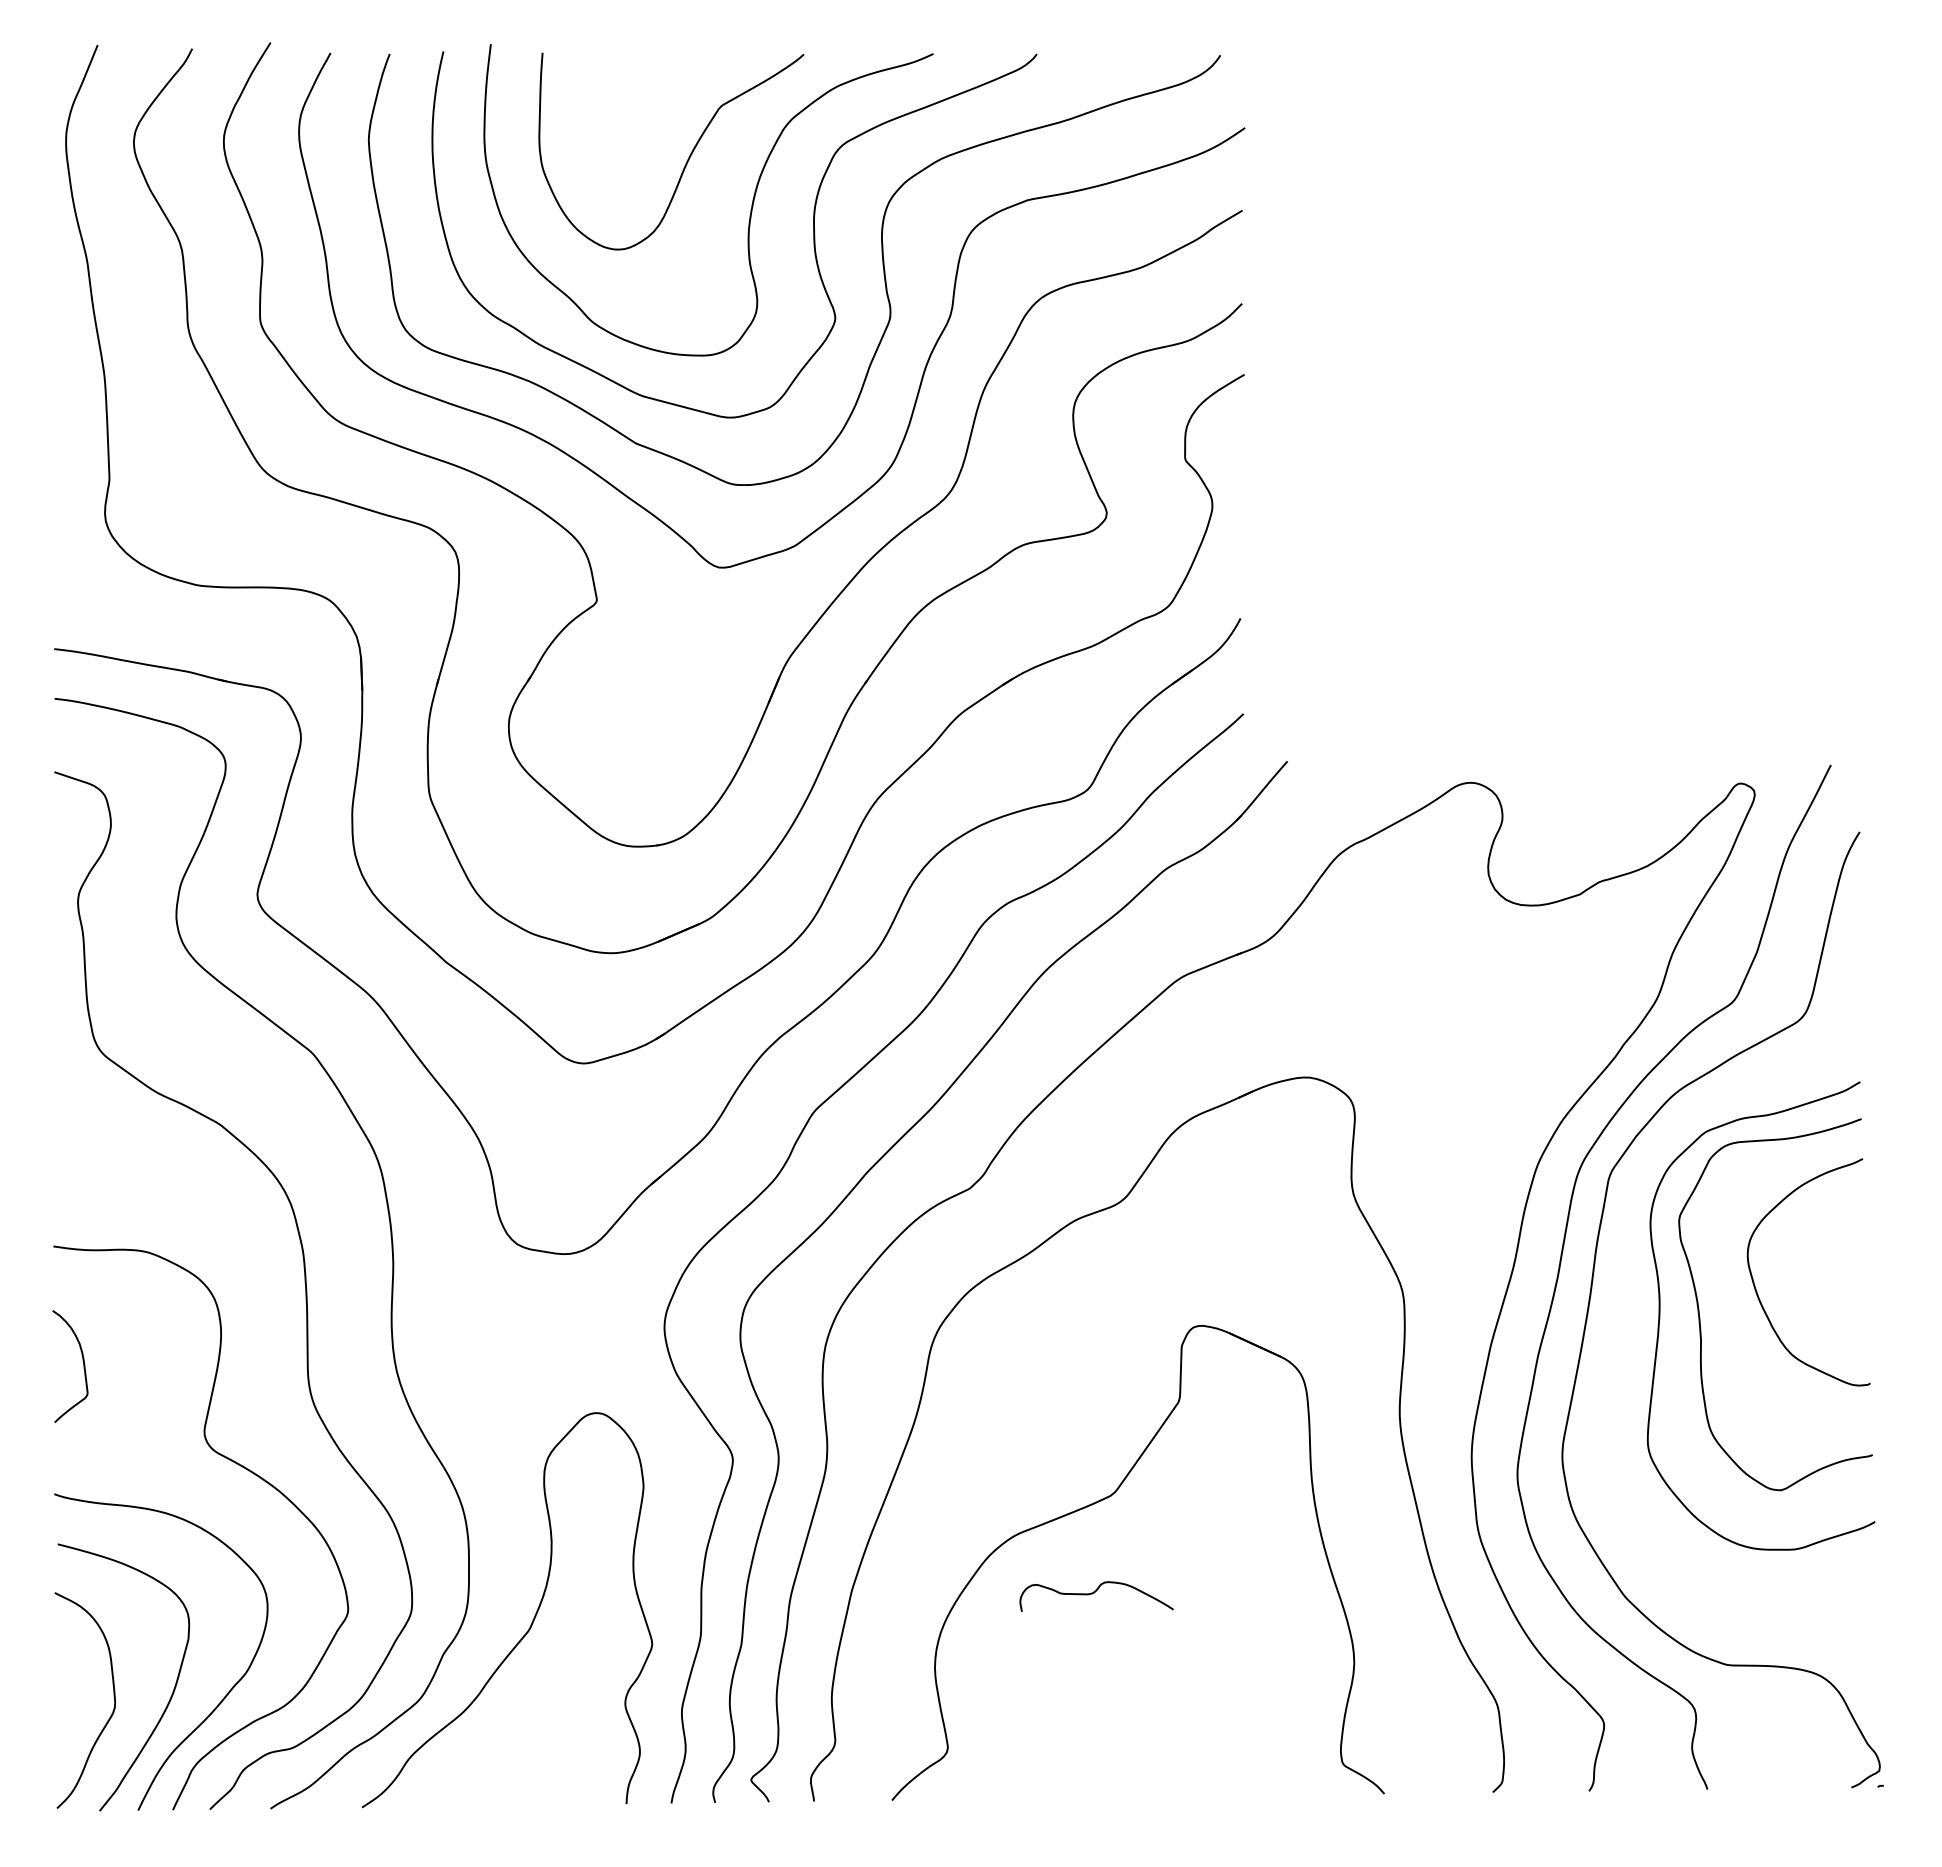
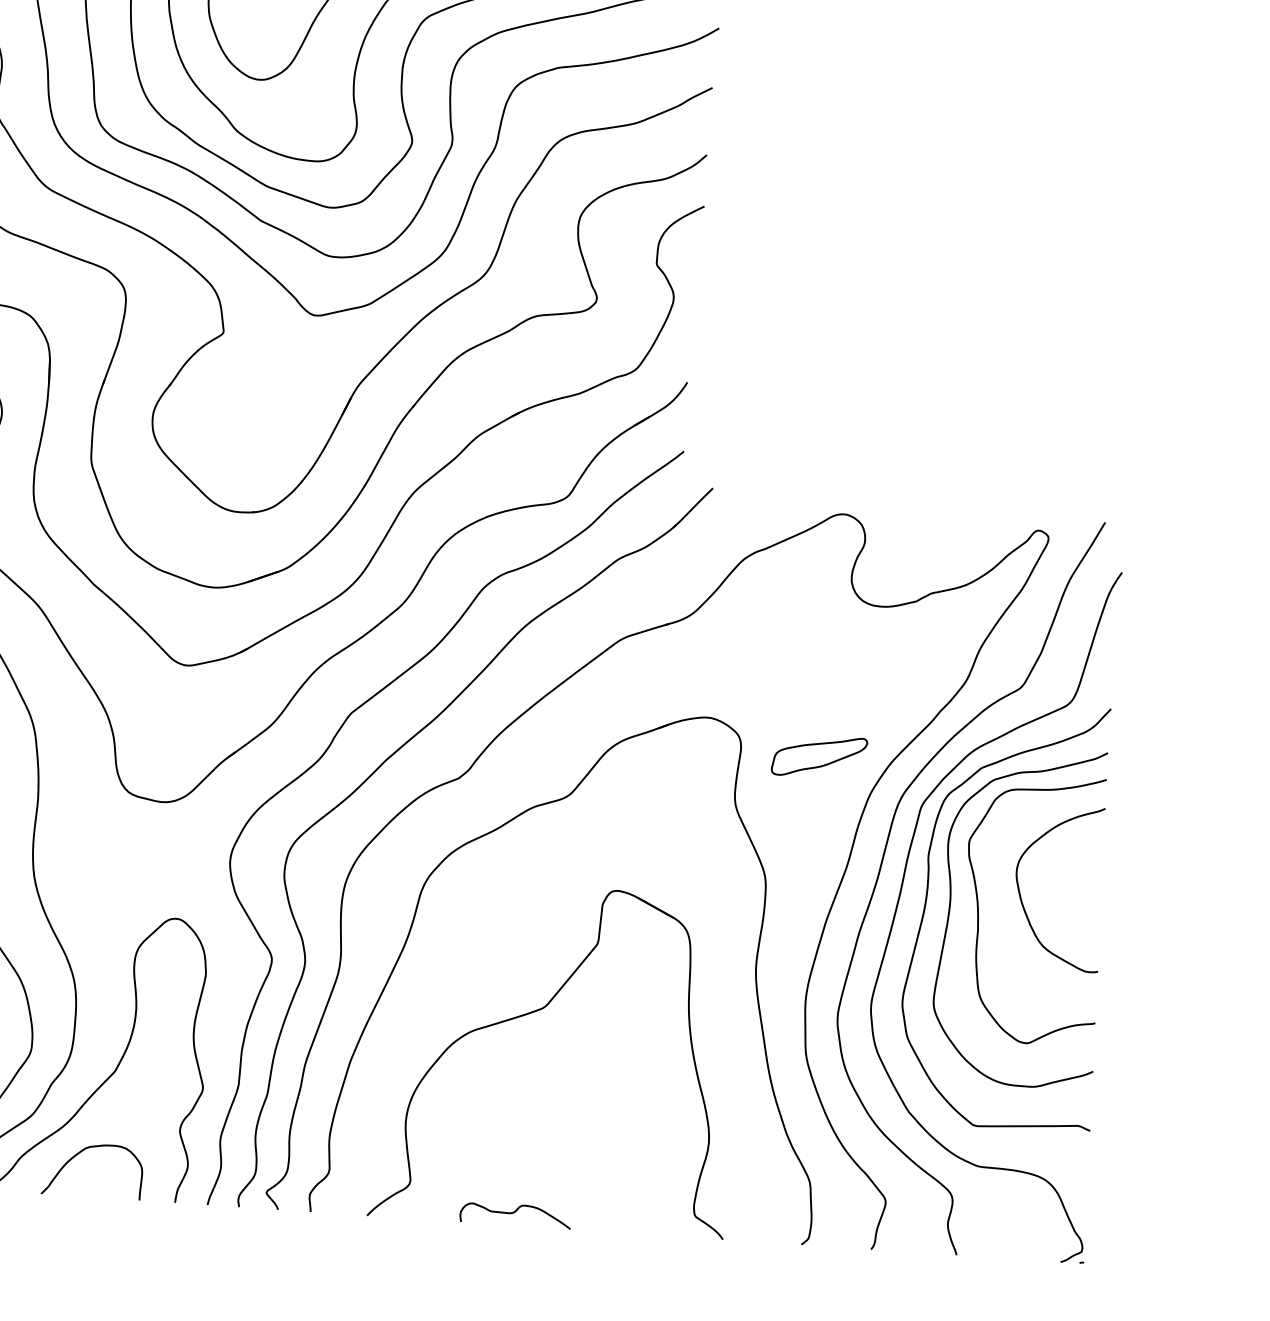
part: (1463, 1118) -> (819, 756), added
curve: (1627, 1304) -> (927, 900), added
curve: (1094, 1593) -> (514, 1213), moved
curve: (492, 1744) -> (81, 1152), added

